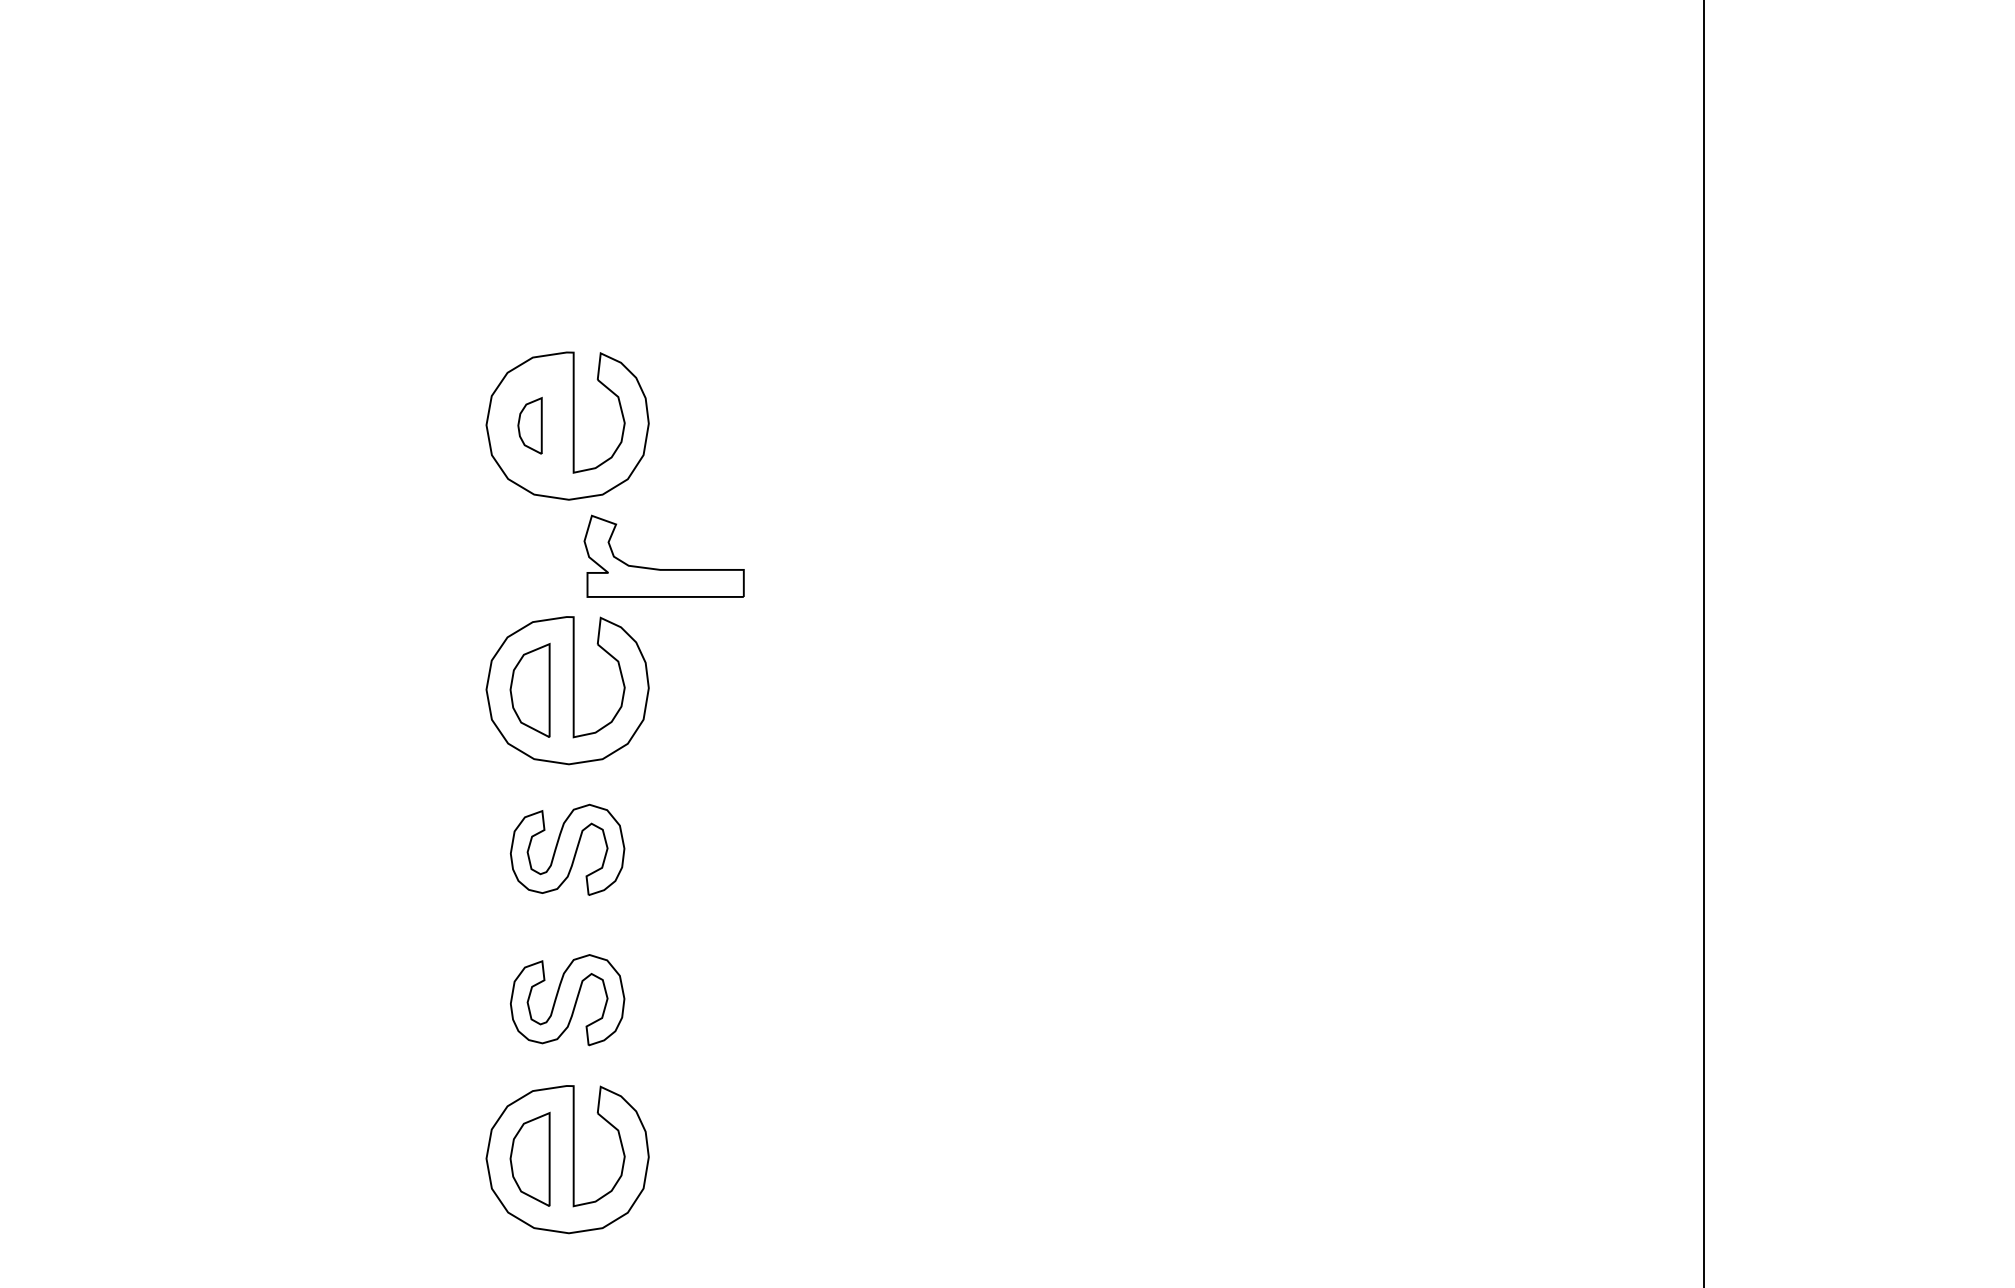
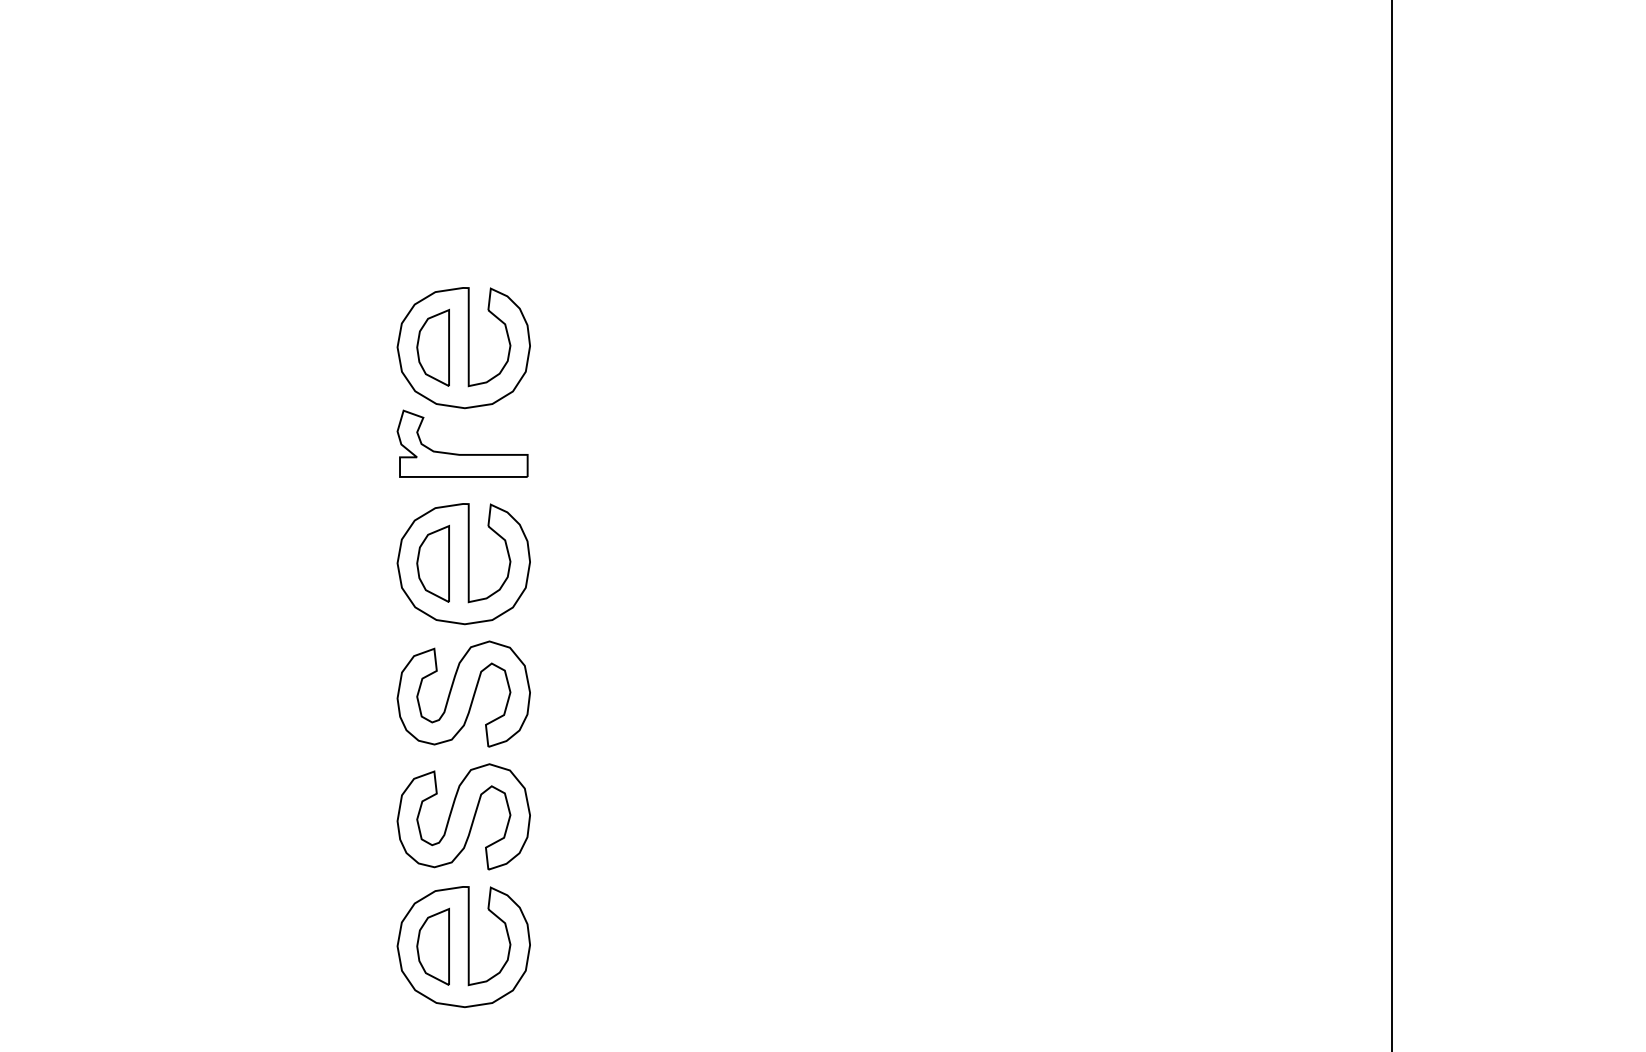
part: (529, 425) -> (432, 347), size x1.67
part: (659, 568) -> (458, 453), moved
part: (567, 849) -> (463, 693), size x1.43
part: (567, 999) -> (463, 816), size x1.43

